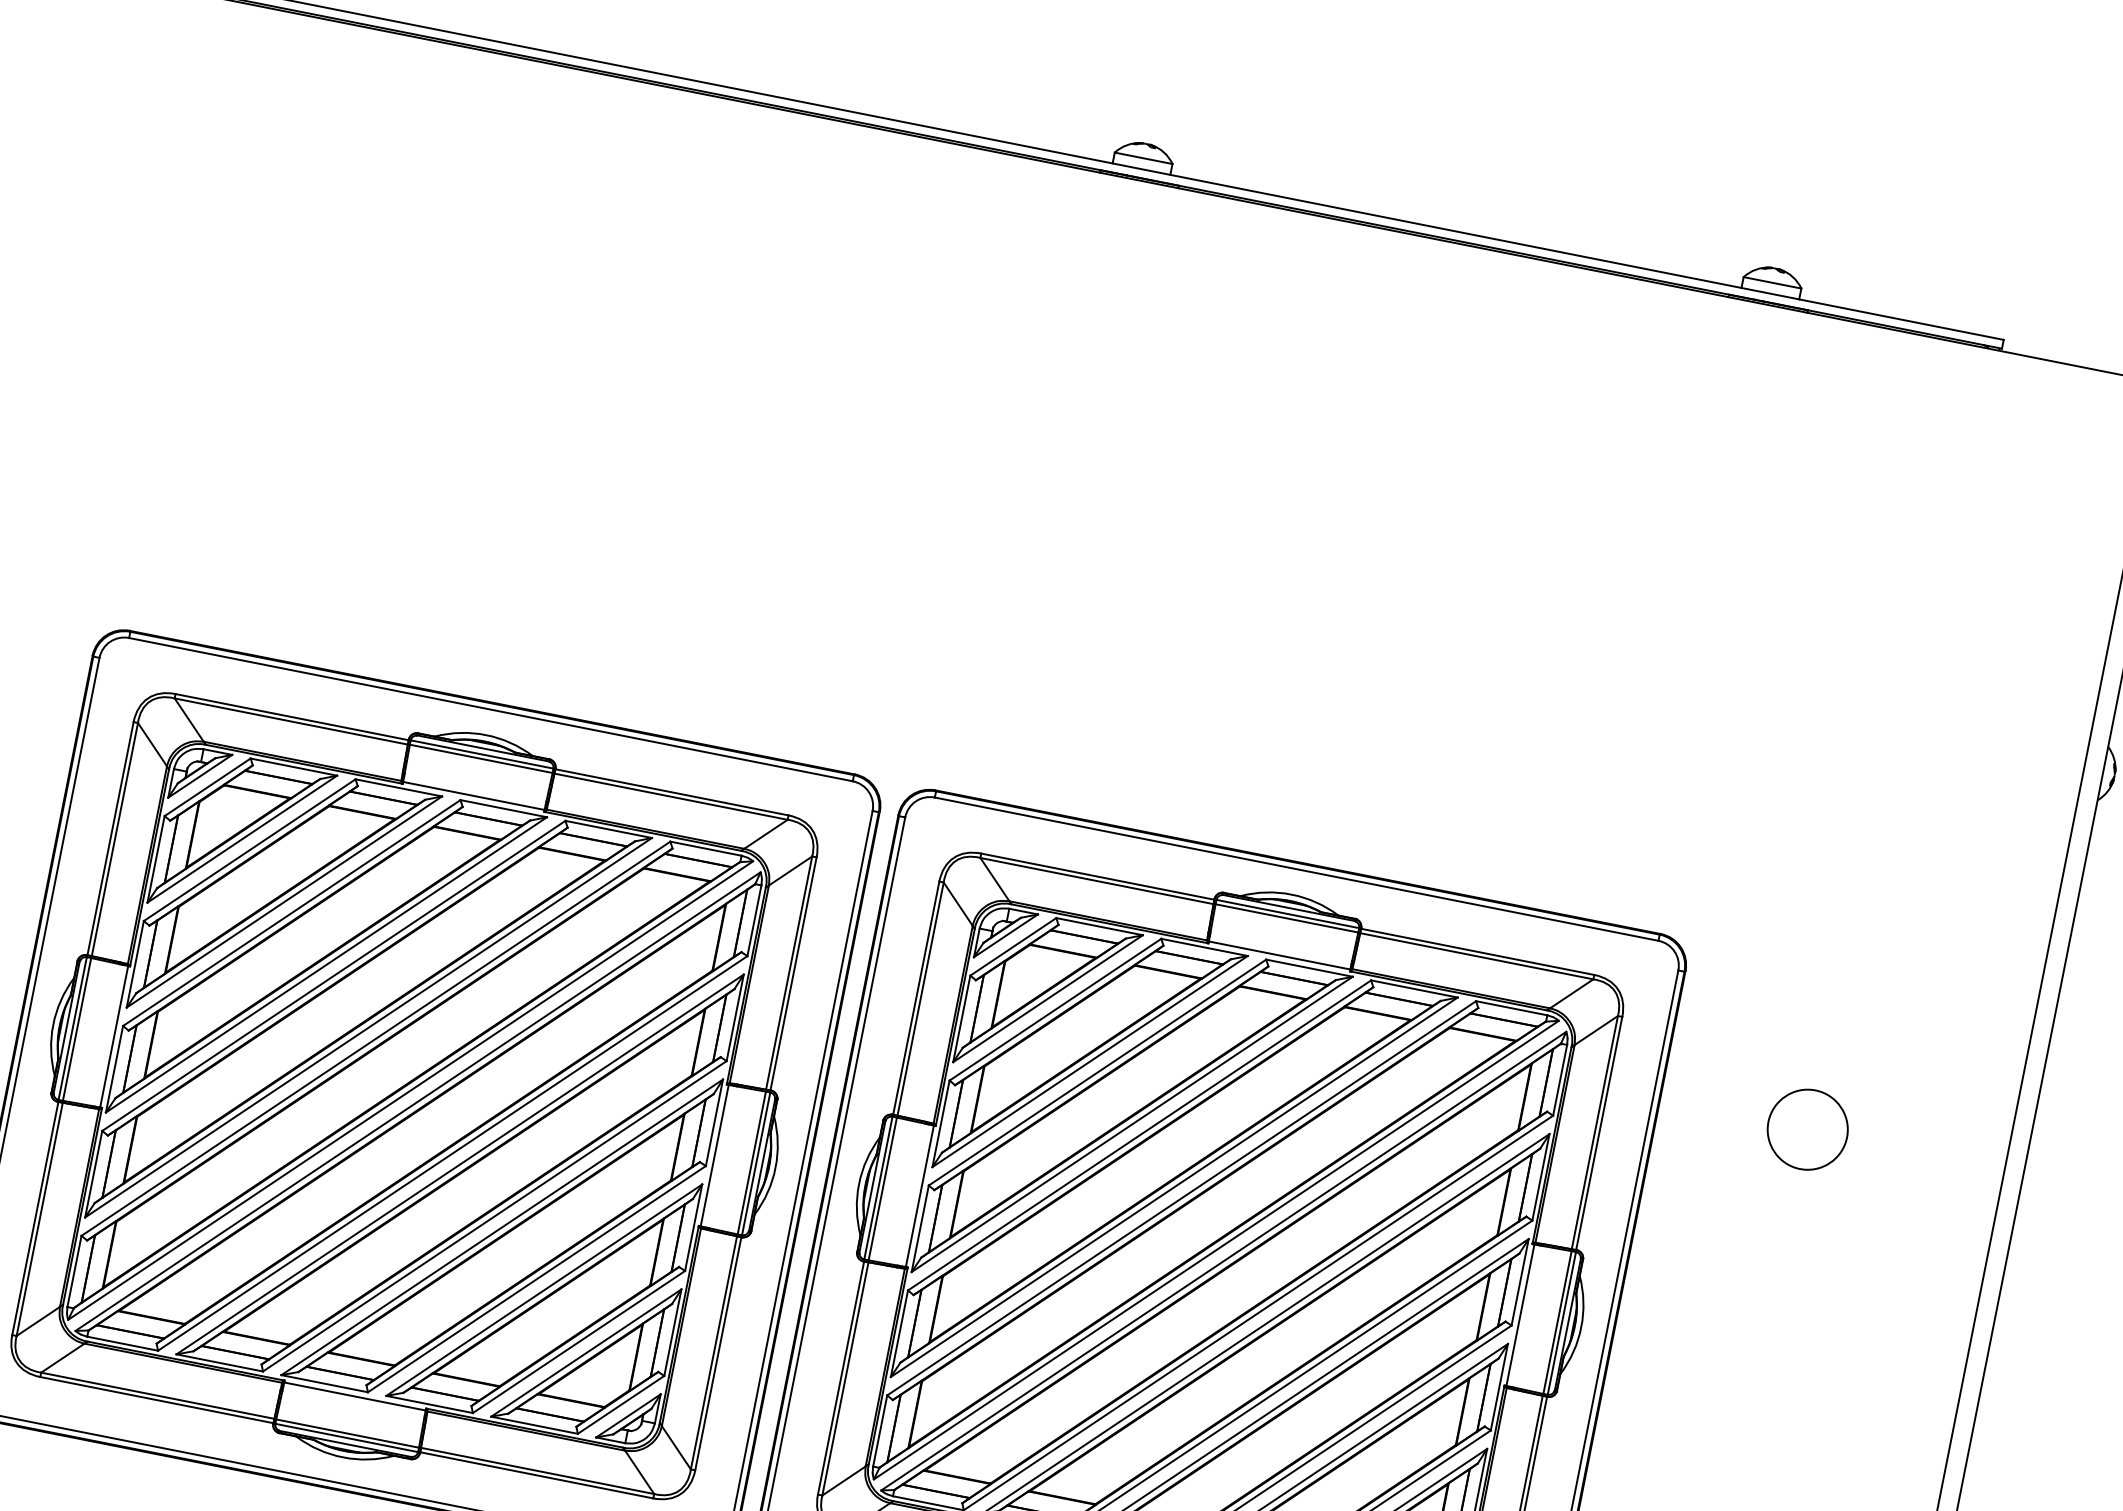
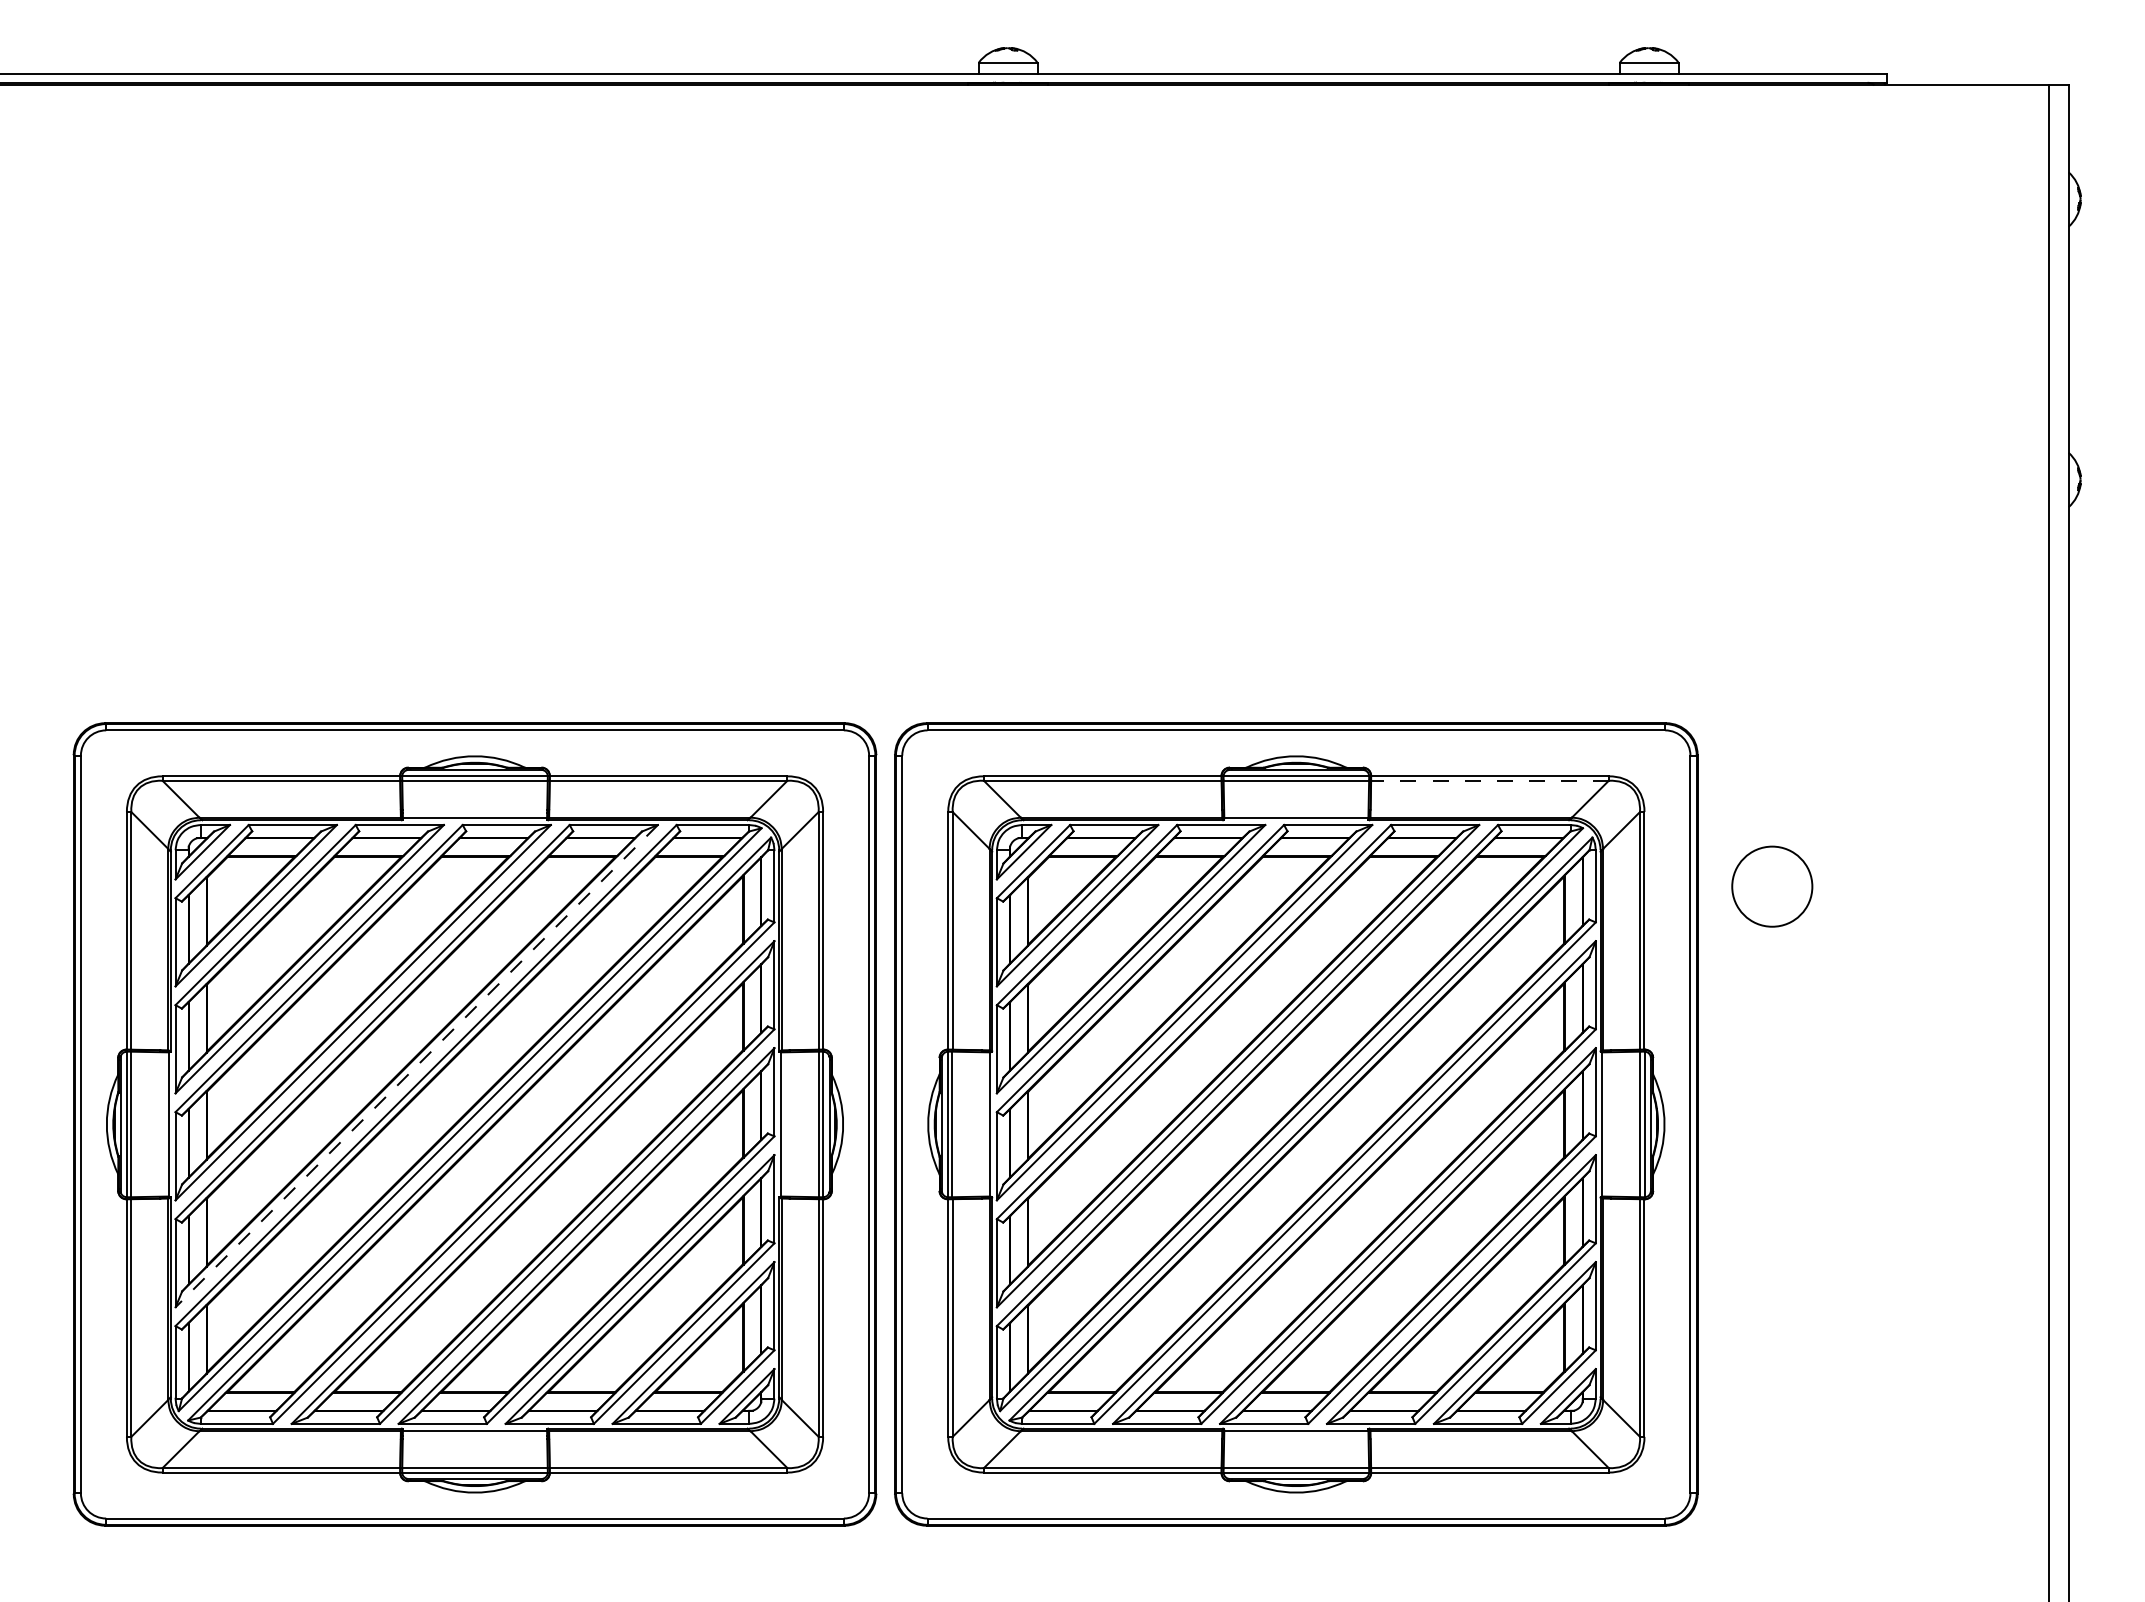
line: (1476, 955) -> (1489, 780), solid -> dashed
line: (368, 1028) -> (416, 1066), solid -> dashed
circle: (1807, 1129) -> (1772, 886), moved

